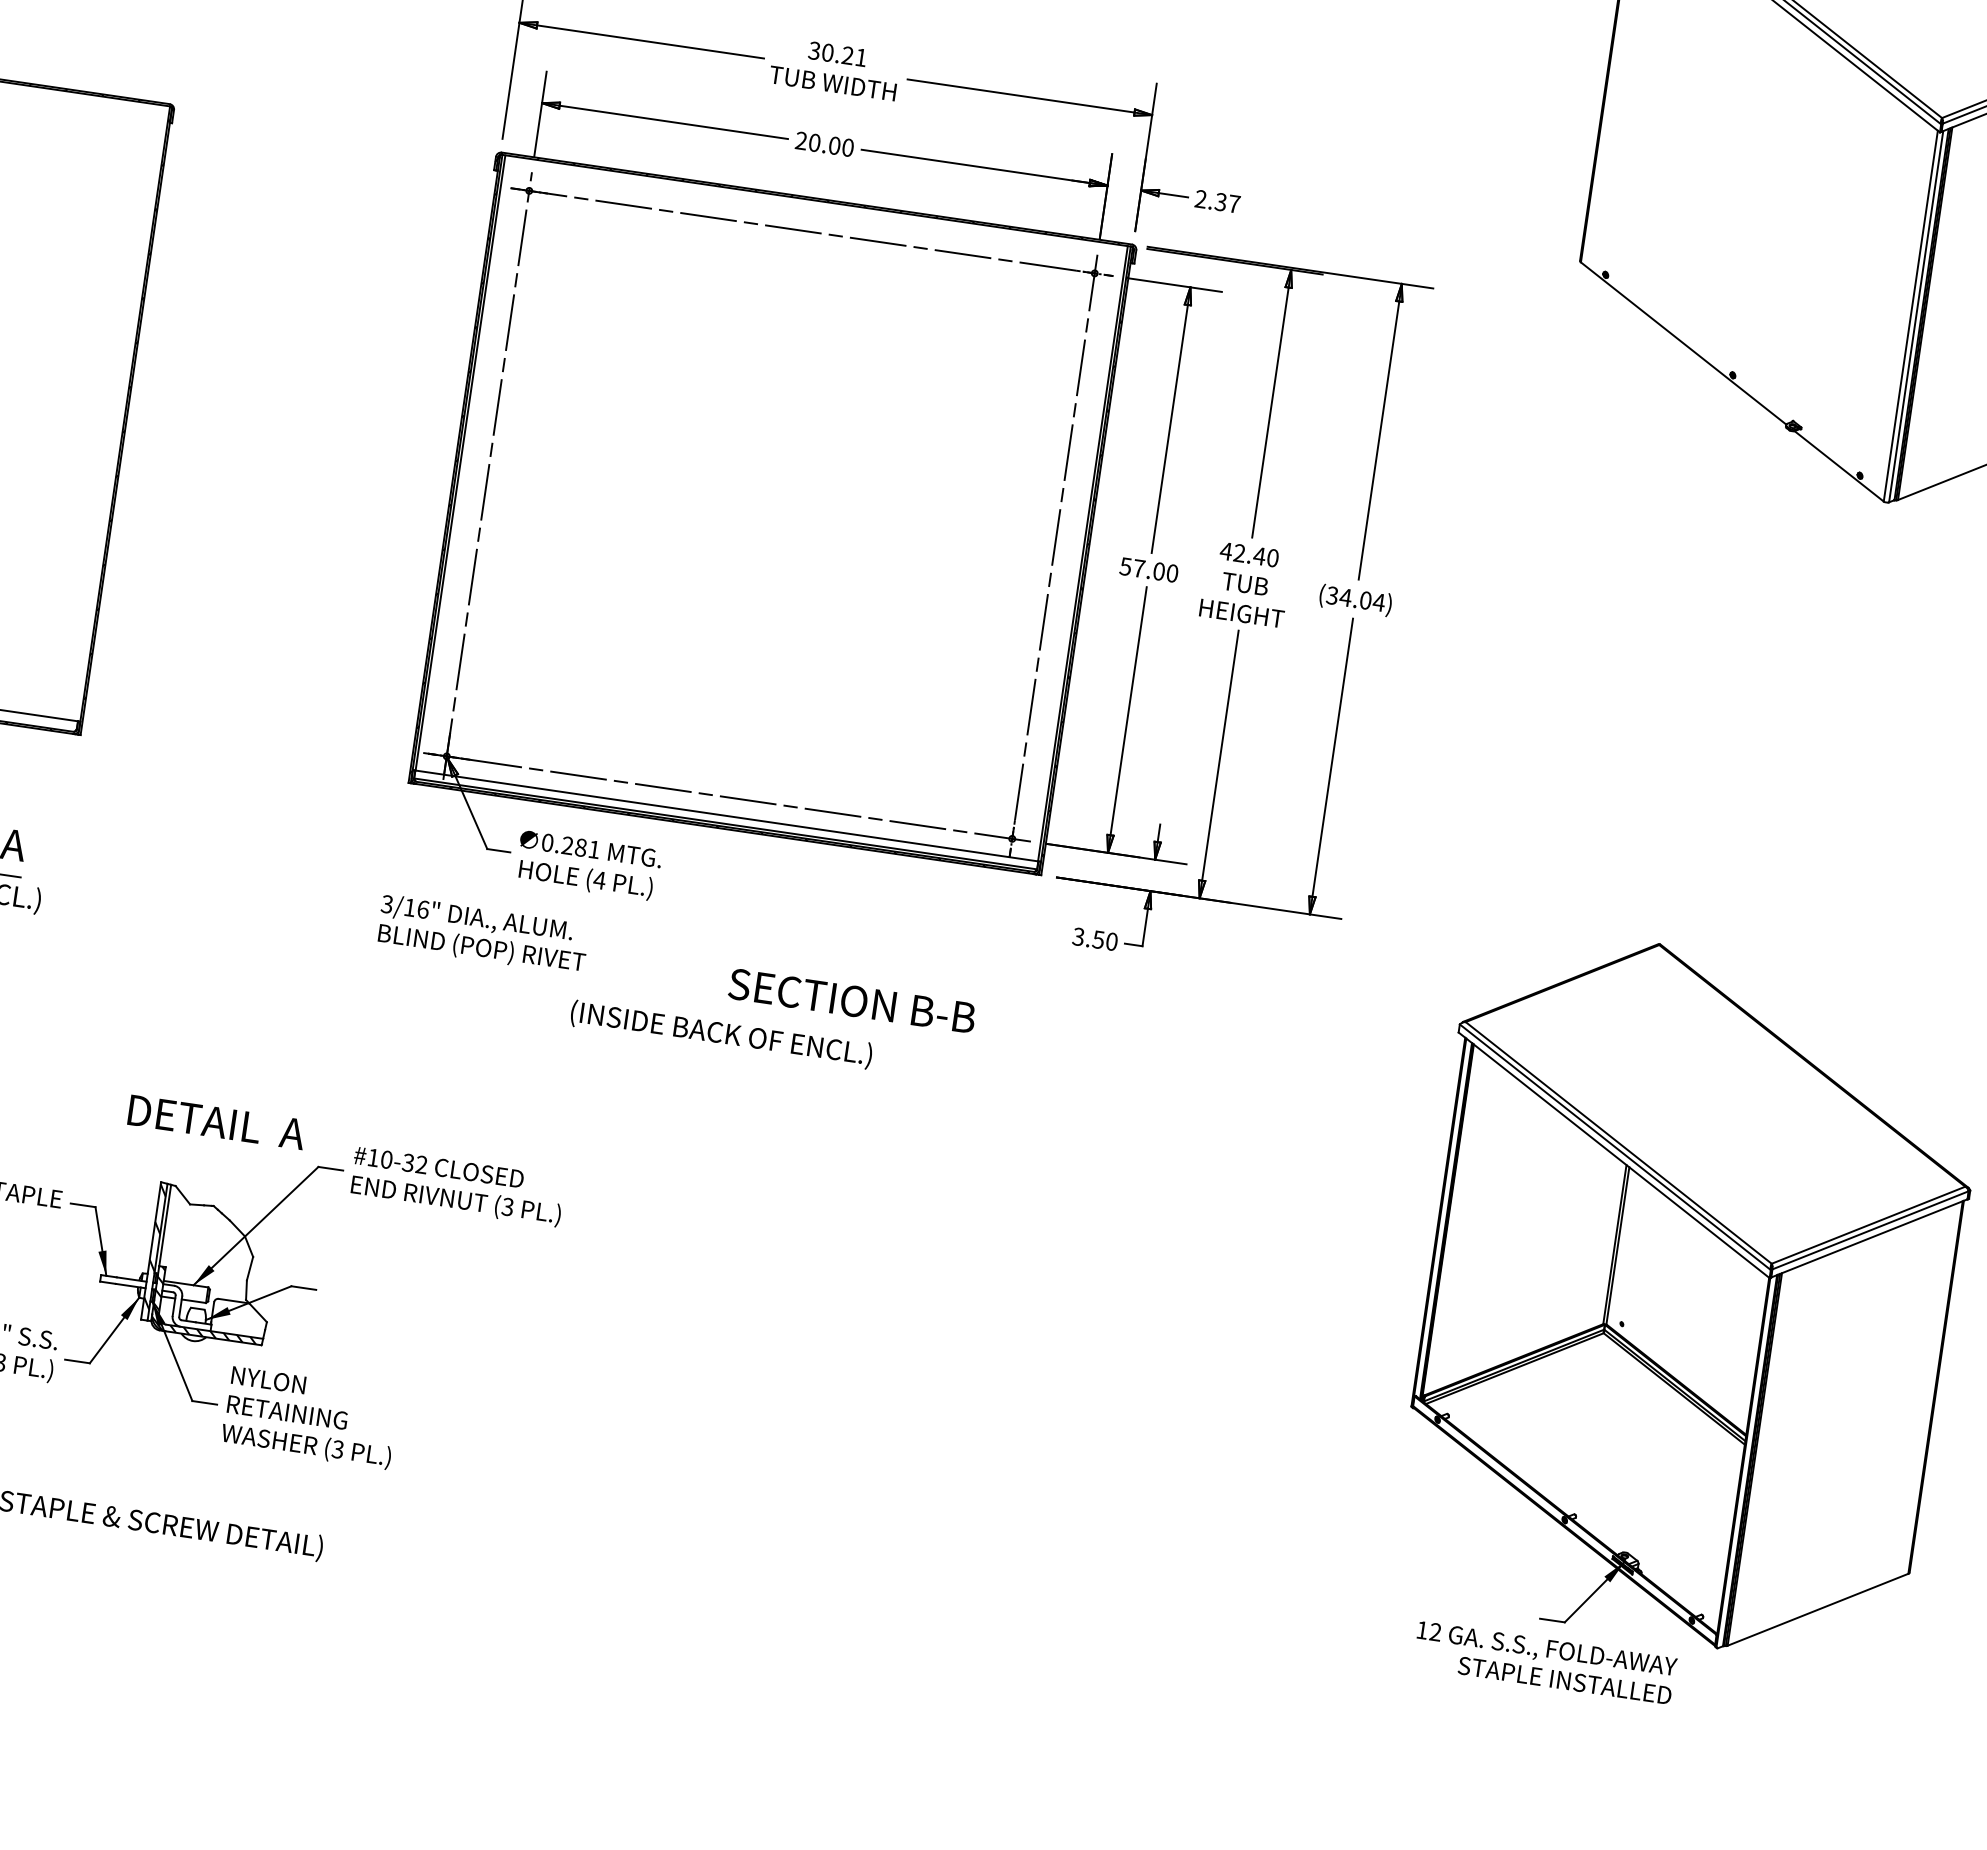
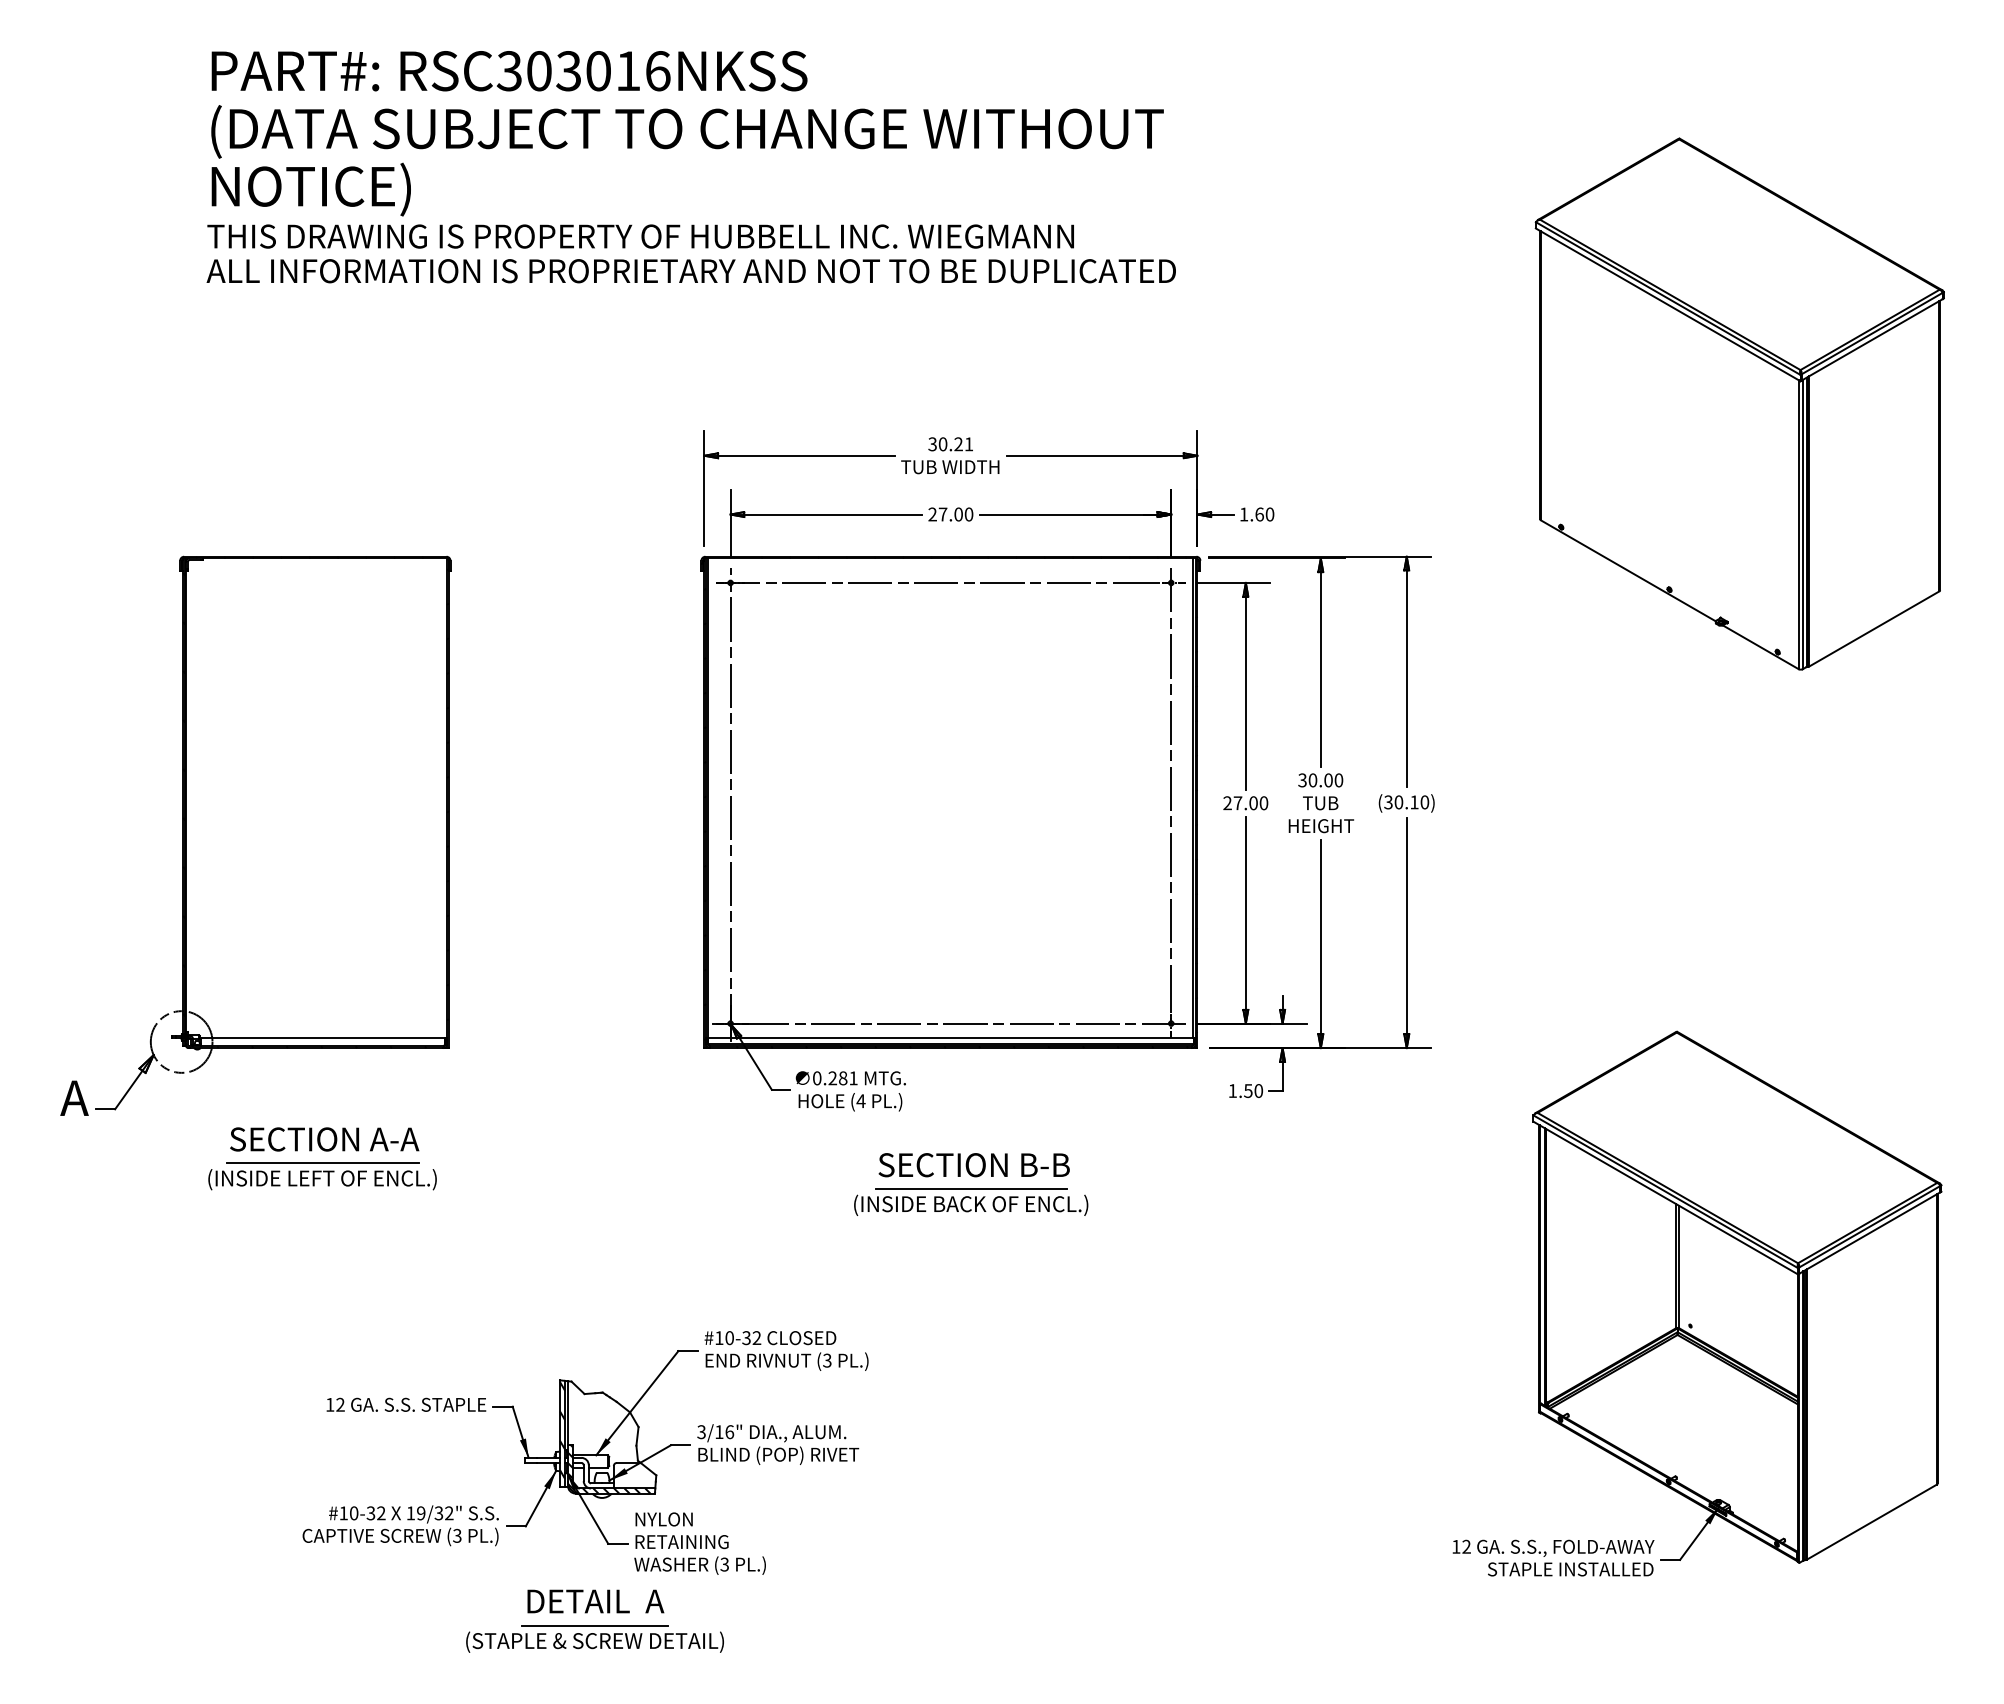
text: (814, 142) -> (942, 514), 20.00 -> 27.00
text: (1216, 201) -> (1256, 514), 2.37 -> 1.60
text: (1242, 553) -> (1315, 780), 42.40 -> 30.00
text: (1125, 566) -> (1227, 803), 57.00 -> 27.00
text: (1361, 600) -> (1411, 802), (34.04) -> (30.10)
text: (483, 934) -> (778, 1444), moved
text: (1078, 937) -> (1232, 1091), 3.50 -> 1.50
text: (851, 1001) -> (973, 1165), moved
line: (723, 1014) -> (970, 1189), added
text: (216, 1122) -> (595, 1601), moved
line: (159, 1503) -> (594, 1625), added
text: (1545, 1662) -> (1553, 1557), moved

